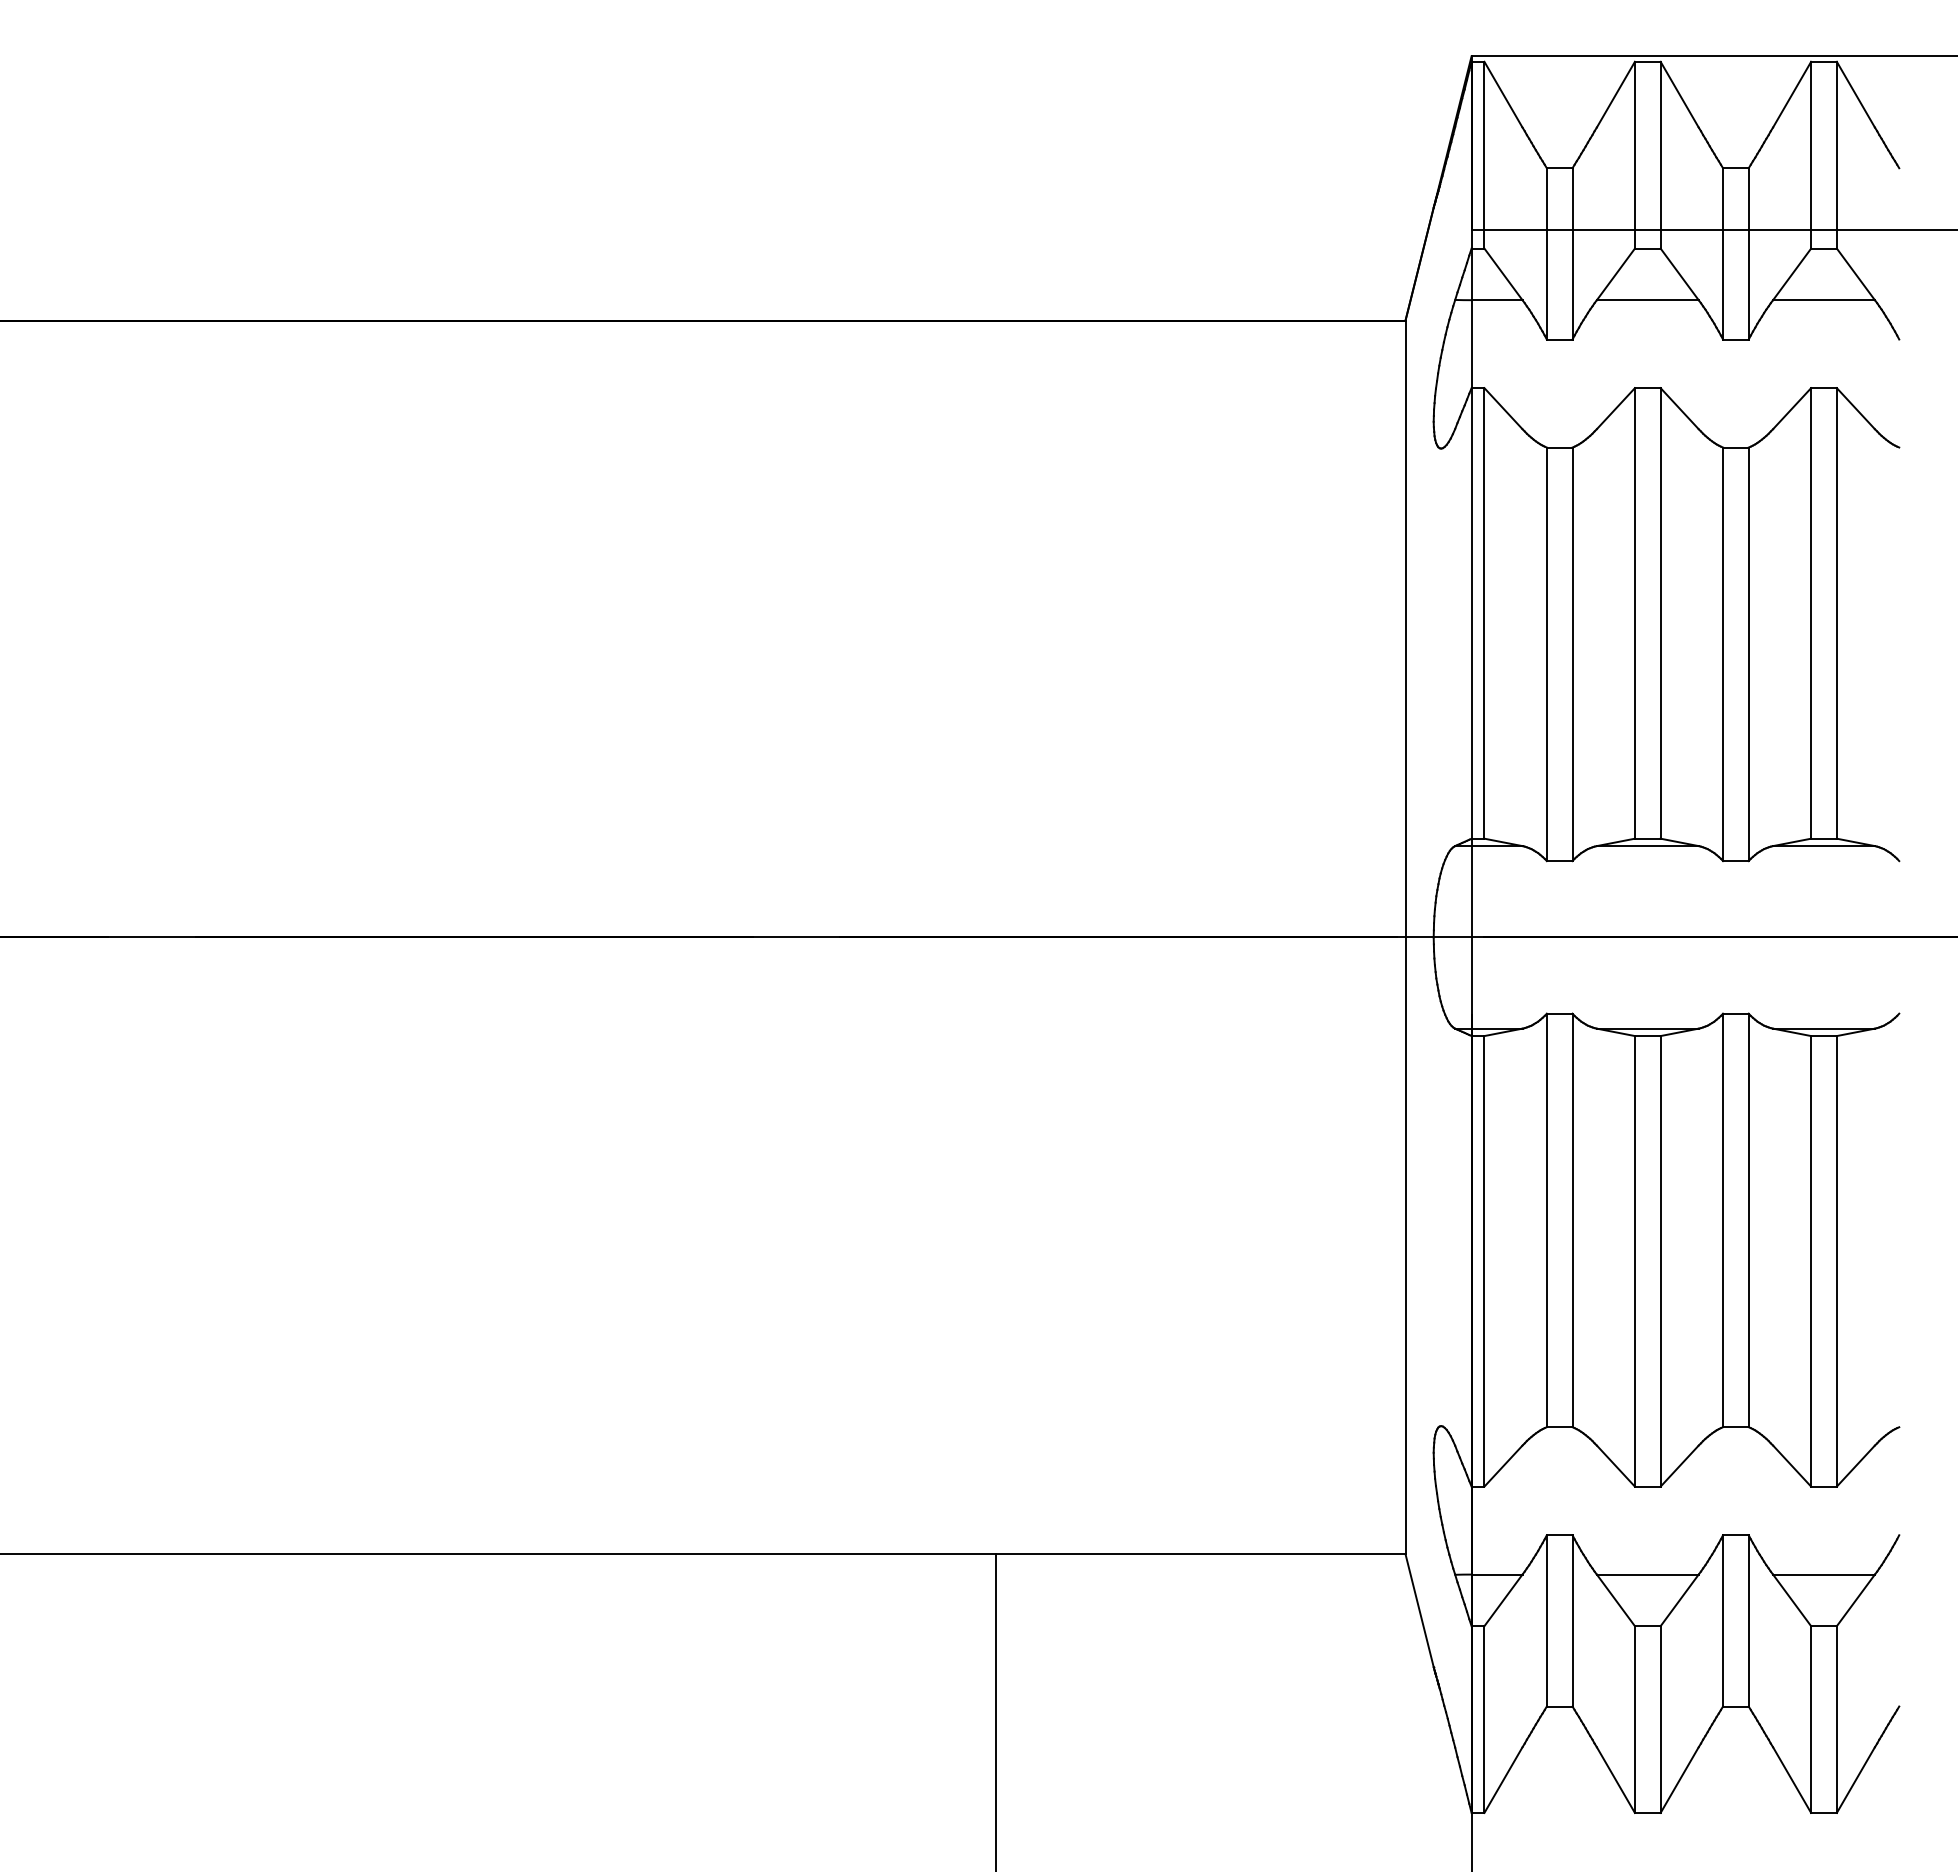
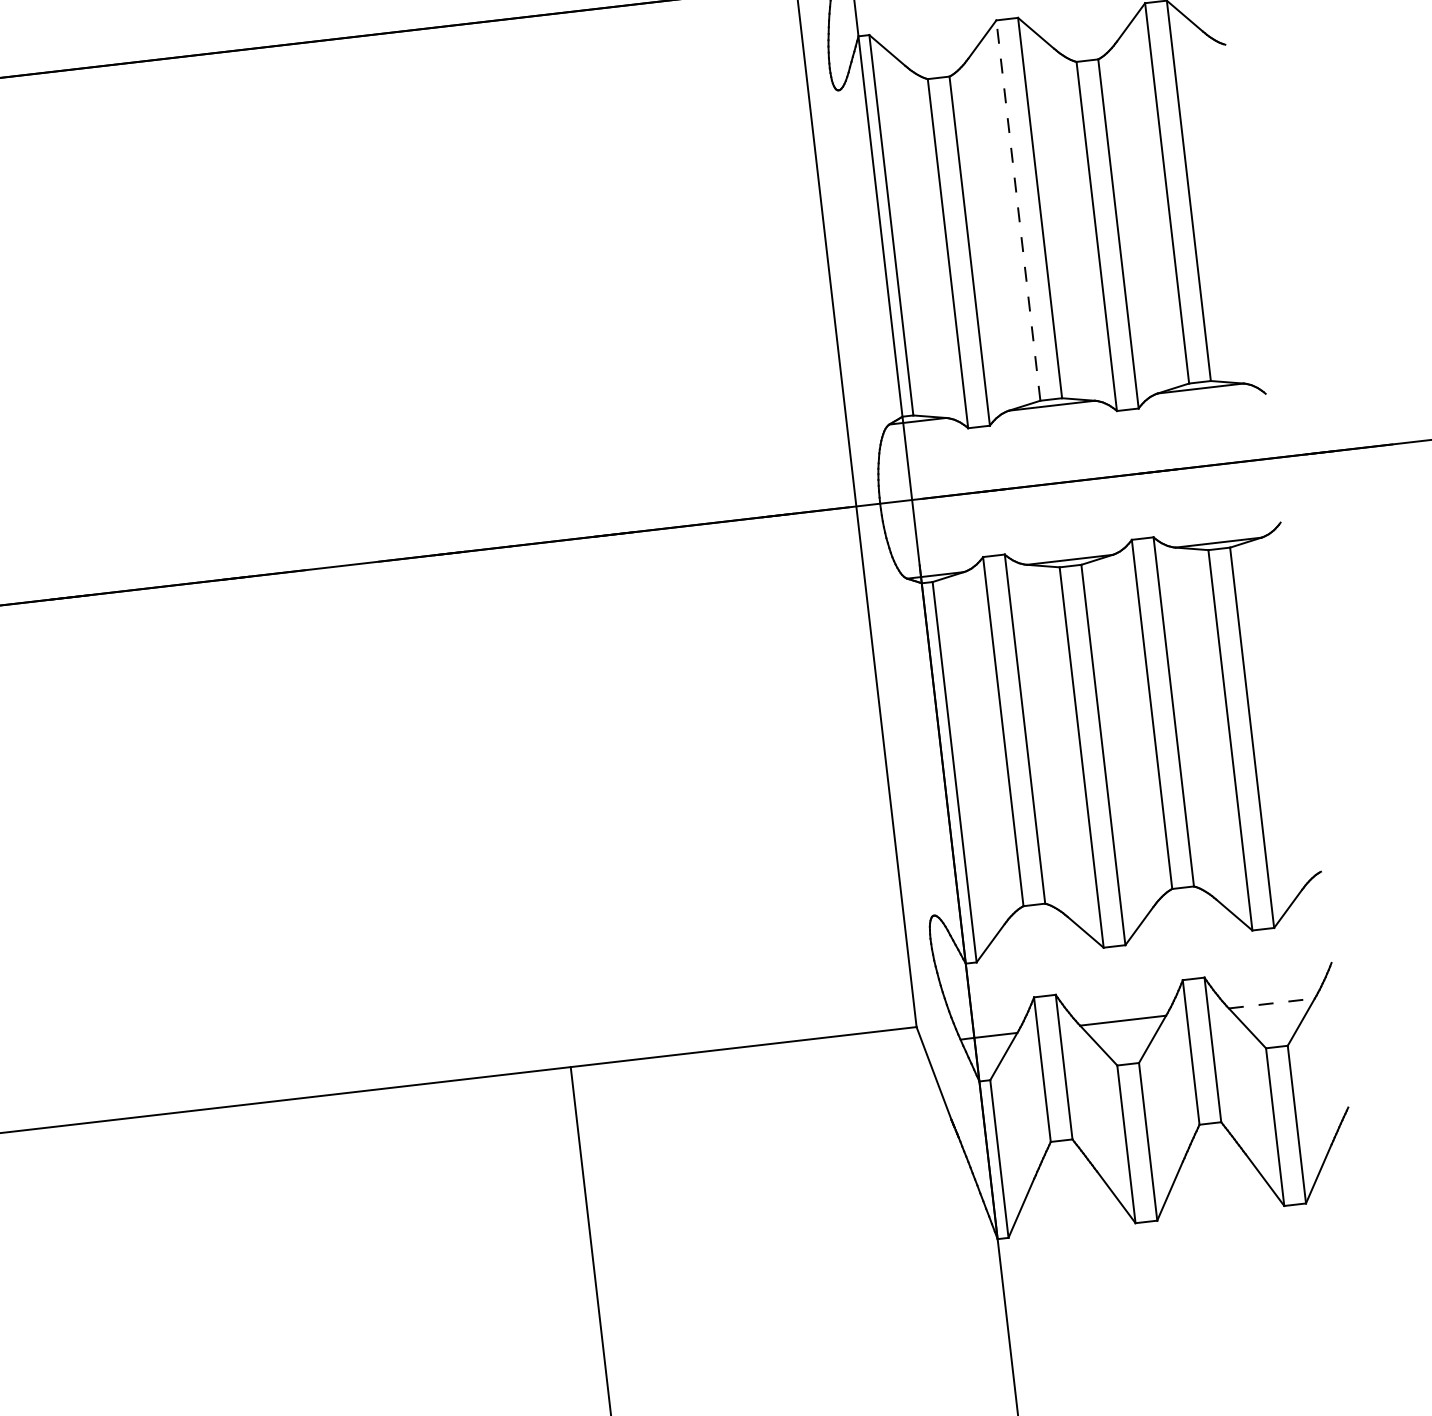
line: (1634, 612) -> (1017, 209), solid -> dashed
line: (1824, 1574) -> (1272, 1003), solid -> dashed

